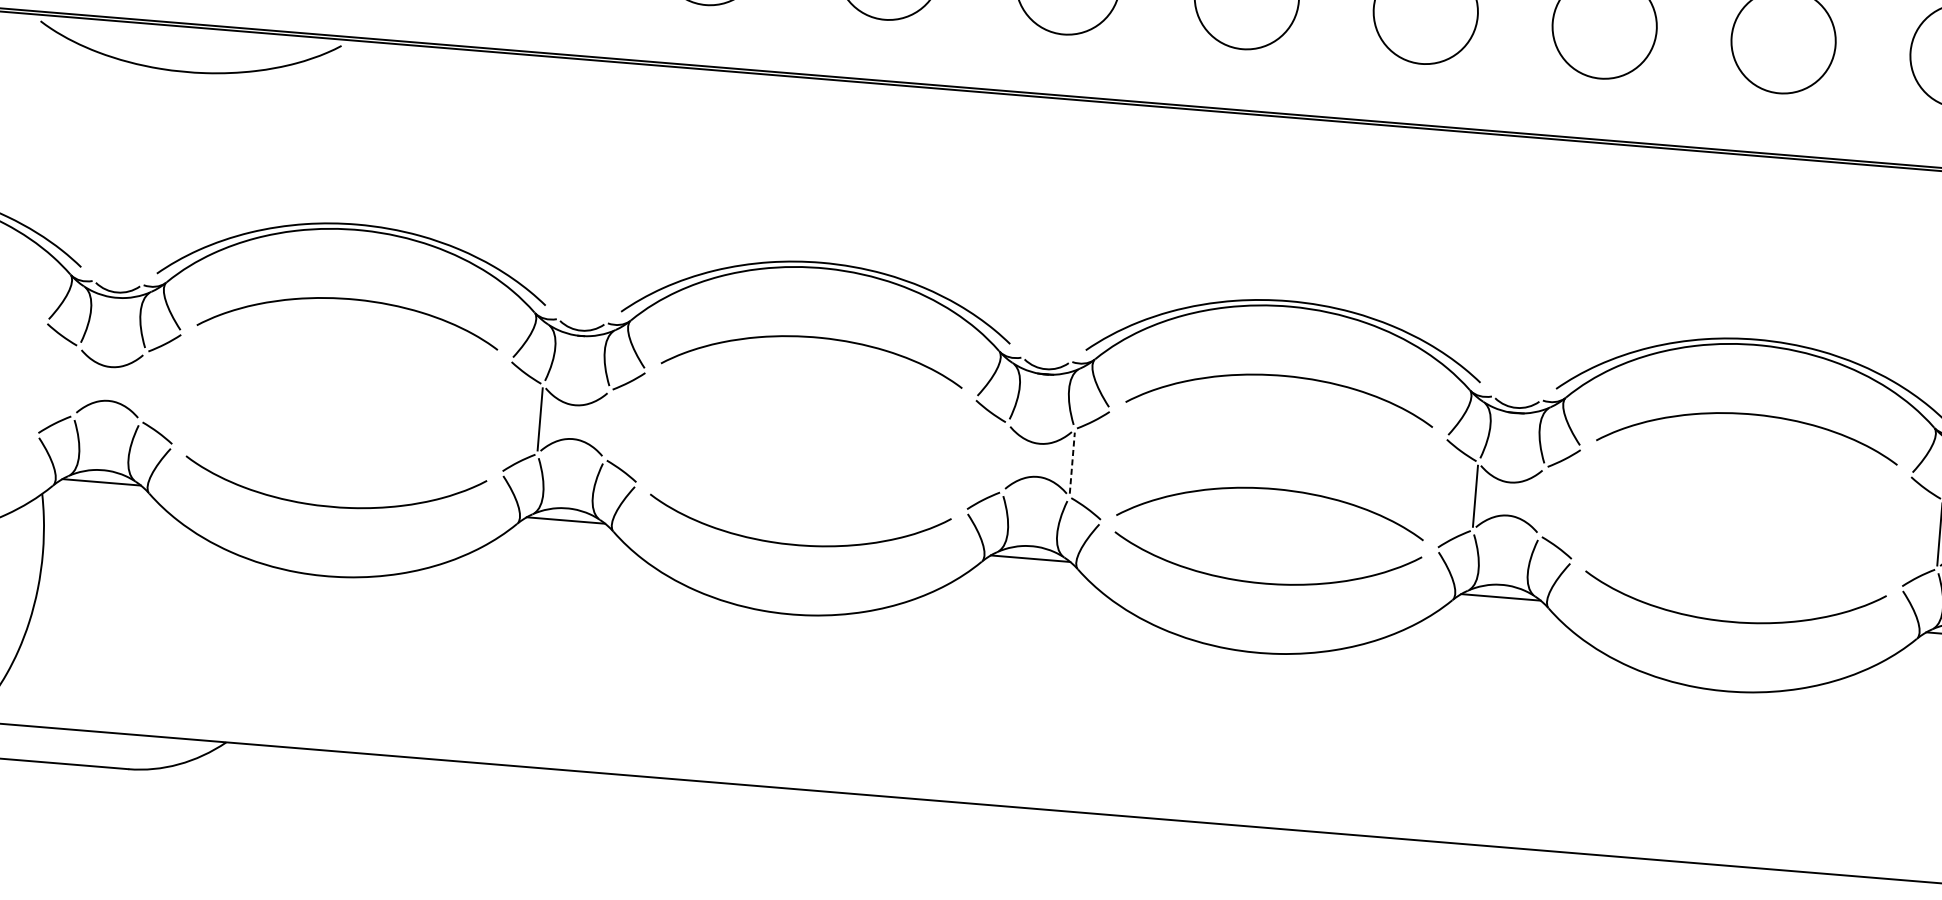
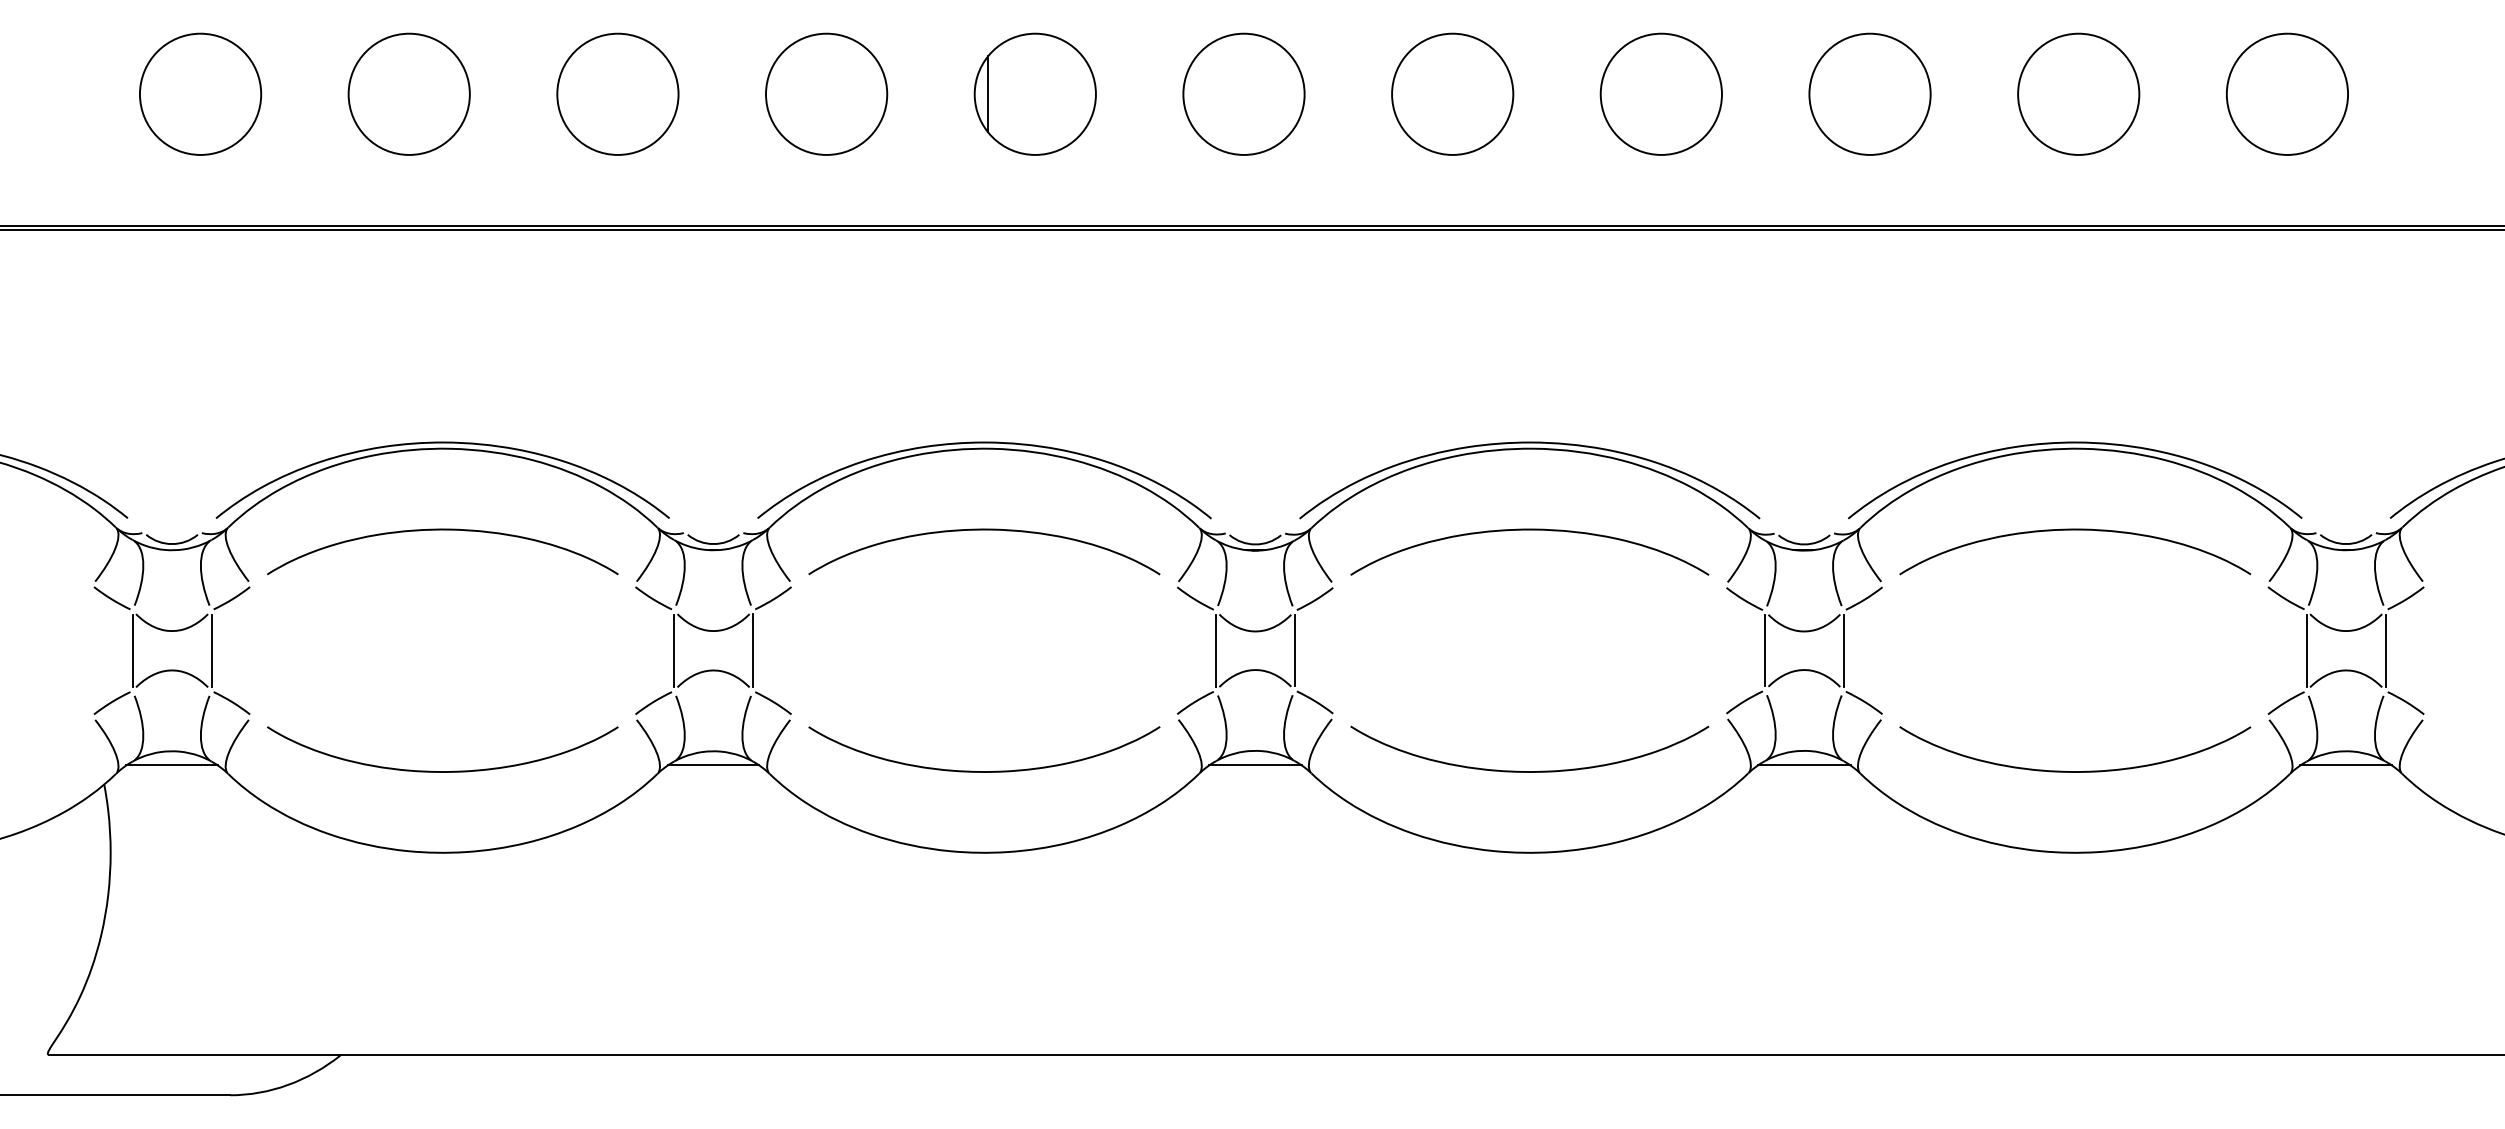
curve: (187, 71) -> (232, 281), removed
line: (75, 380) -> (132, 650), added
line: (143, 386) -> (211, 650), added
line: (608, 424) -> (753, 650), added
line: (1004, 457) -> (1215, 650), added
line: (1072, 462) -> (1294, 650), dashed -> solid
curve: (1272, 489) -> (1529, 662), removed
line: (1542, 501) -> (1843, 650), added

